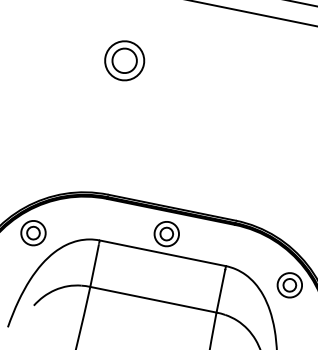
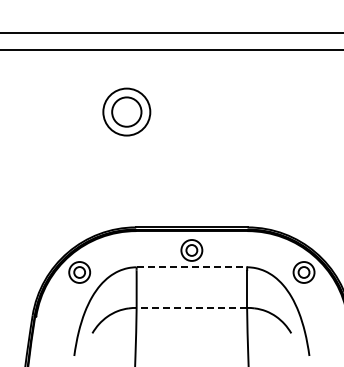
part: (124, 60) -> (126, 111), size x1.4
line: (163, 253) -> (192, 267), solid -> dashed
line: (153, 299) -> (191, 307), solid -> dashed

